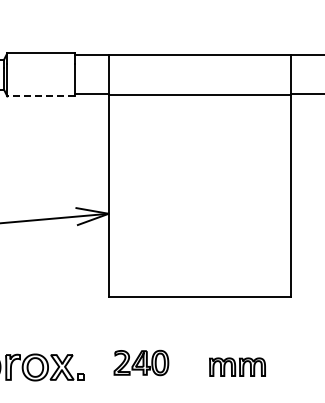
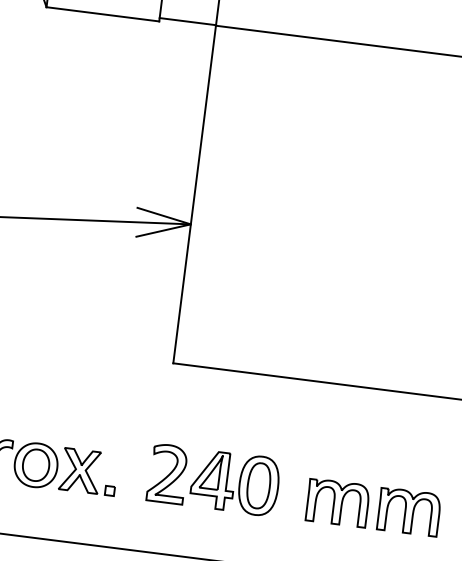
line: (41, 96) -> (103, 14), dashed -> solid
part: (141, 362) -> (214, 479), size x1.43
part: (237, 366) -> (373, 506), size x1.43

